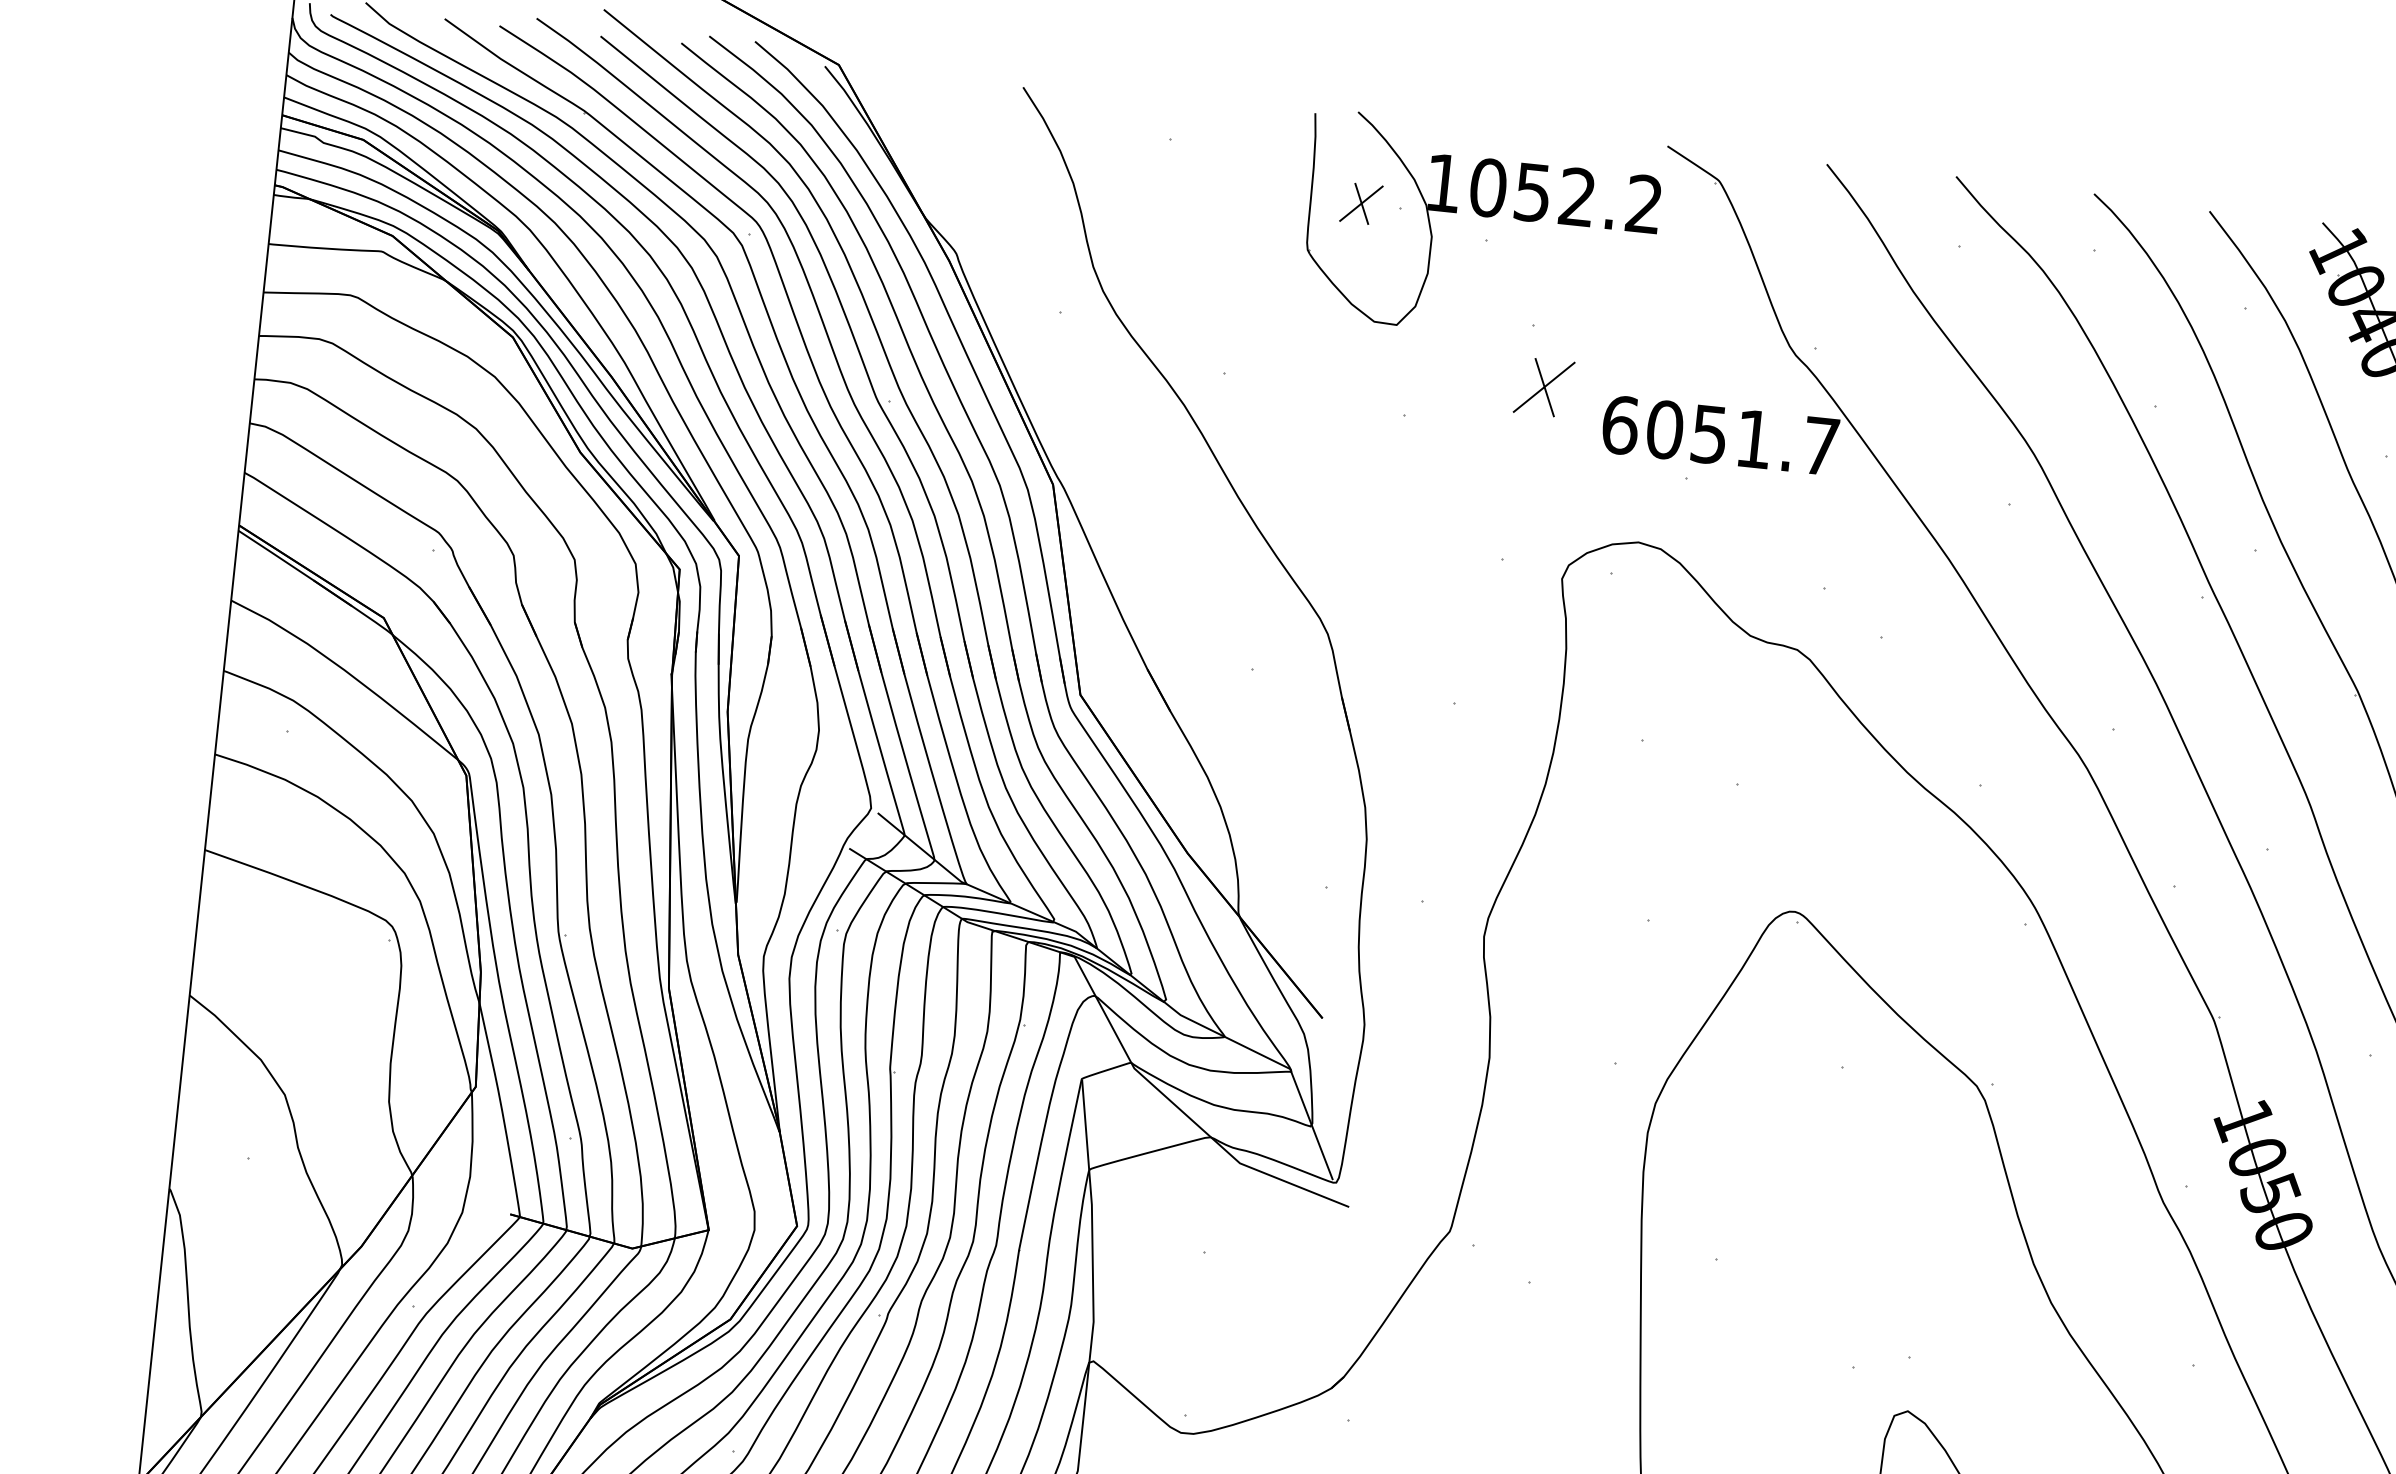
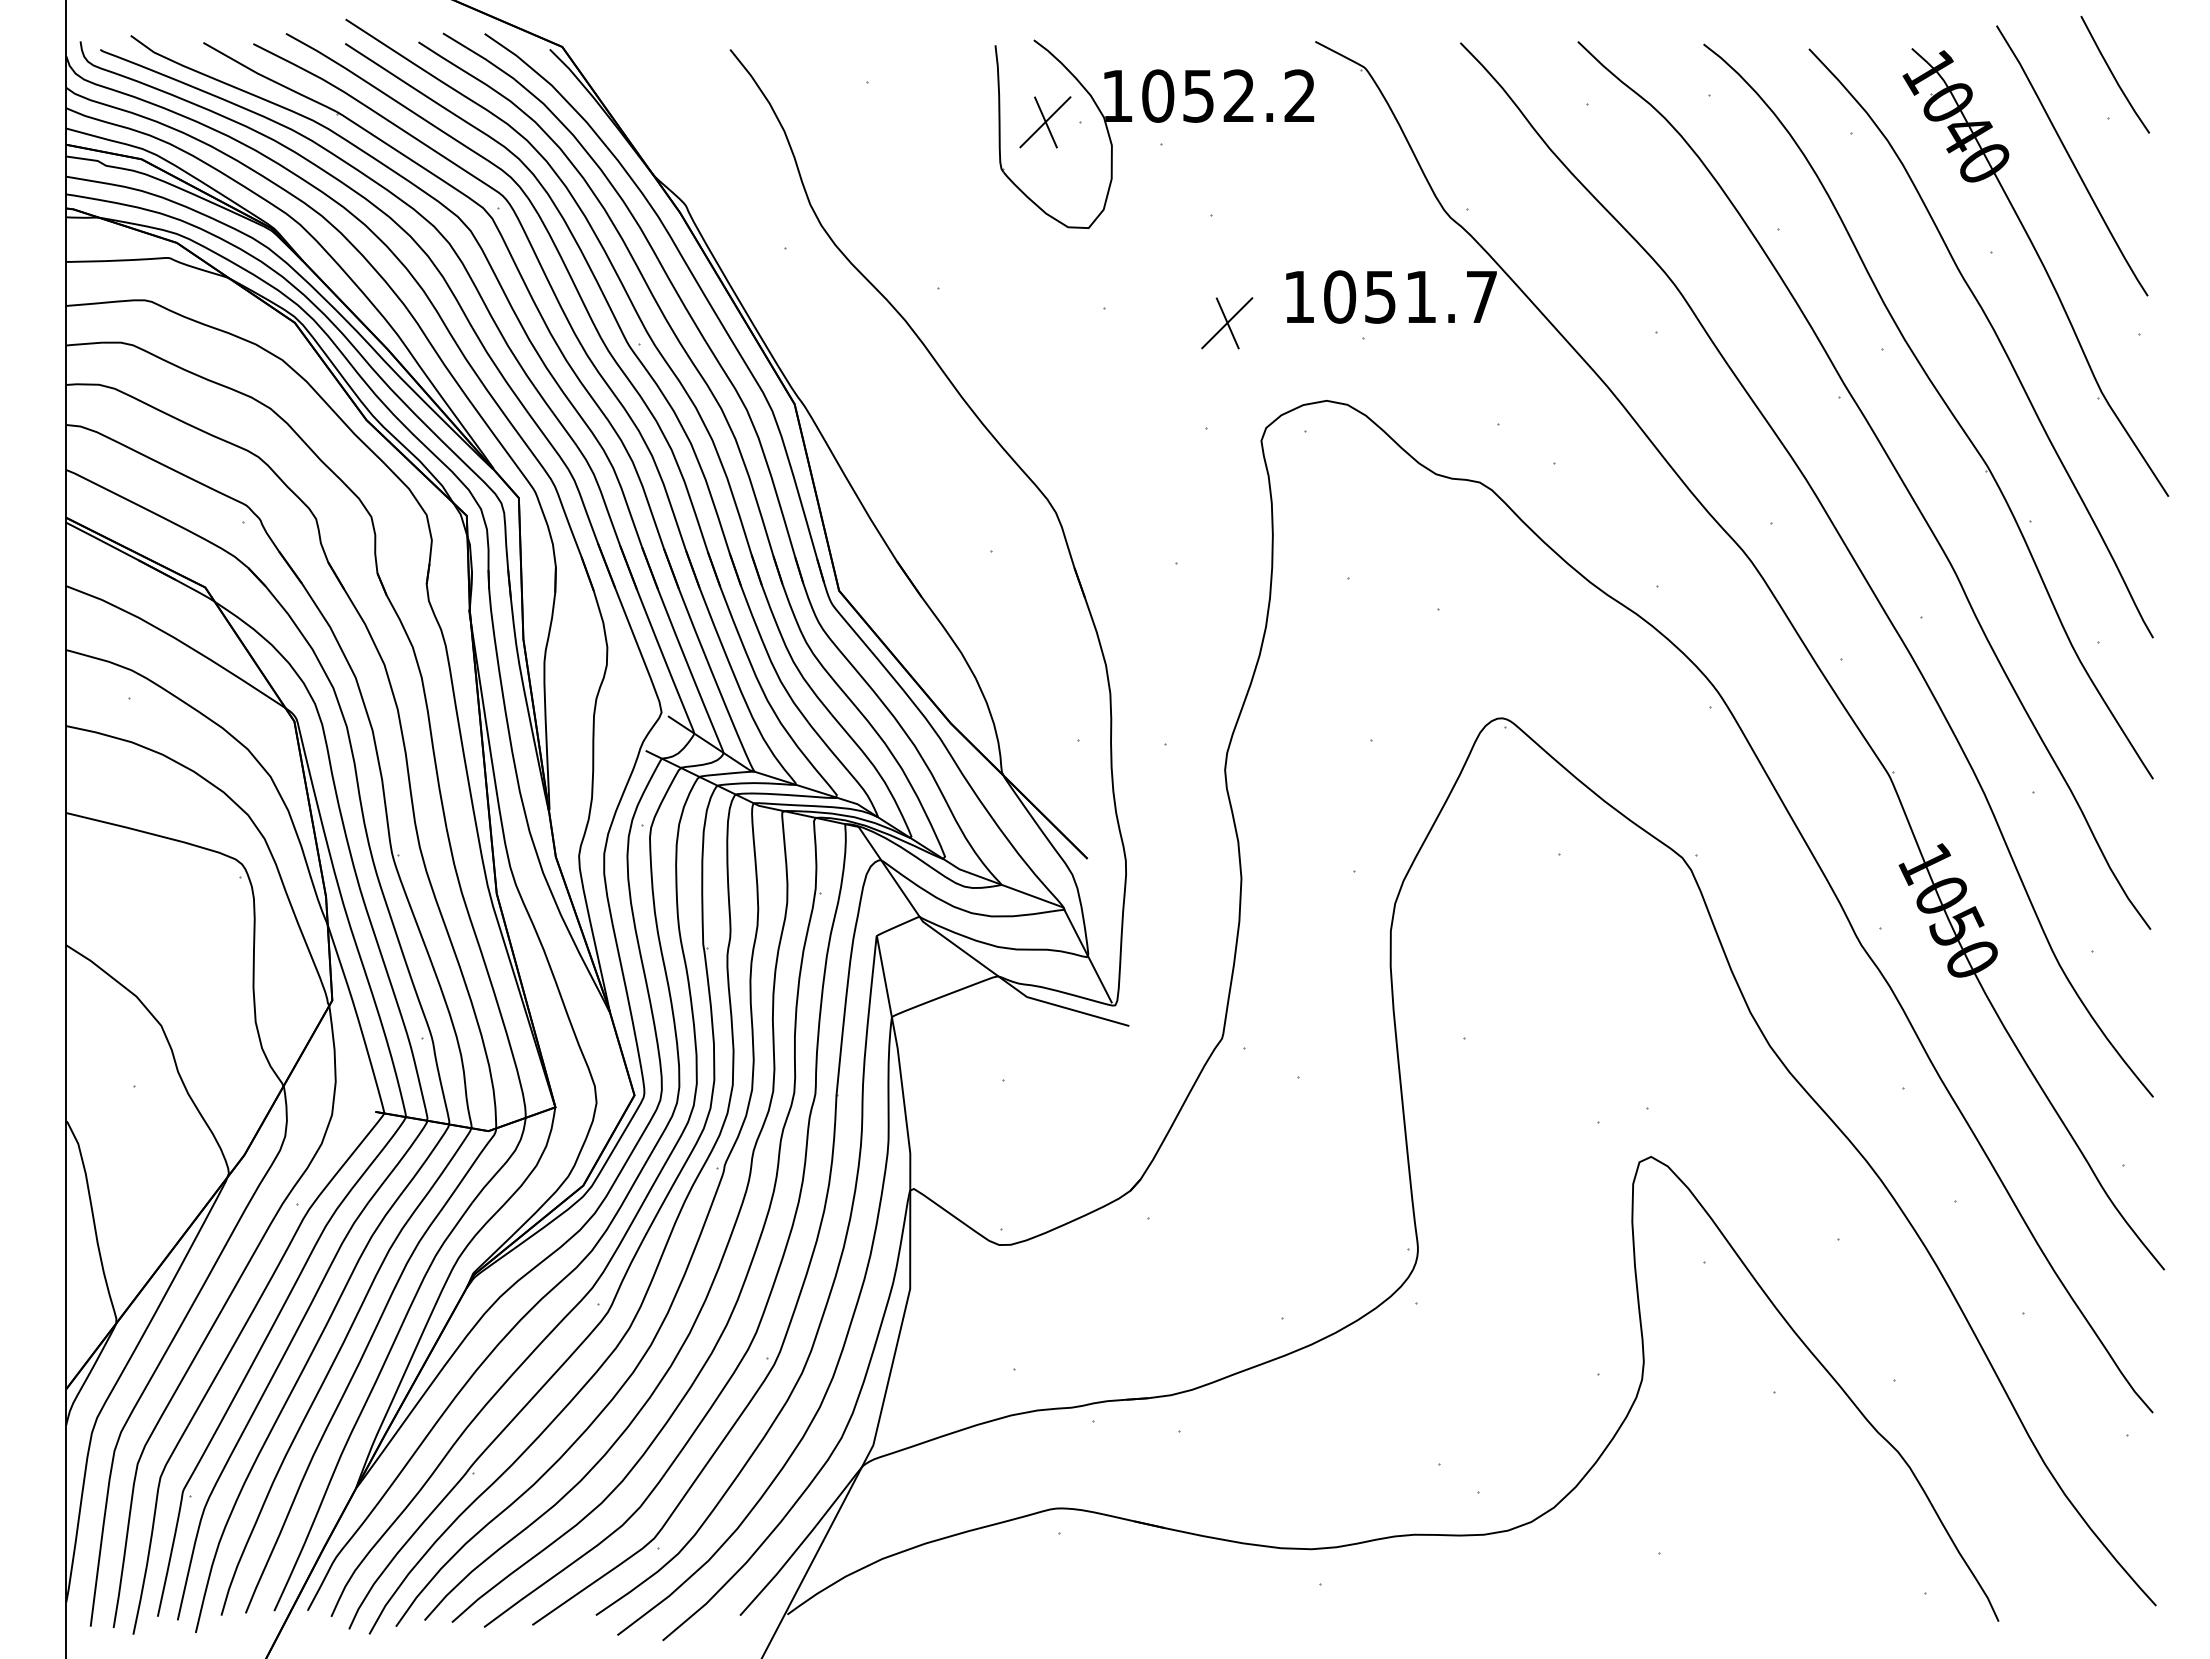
part: (1361, 203) -> (1045, 122), size x1.43
part: (1544, 387) -> (1227, 323), moved
text: (1620, 424) -> (1299, 296), 6051.7 -> 1051.7

